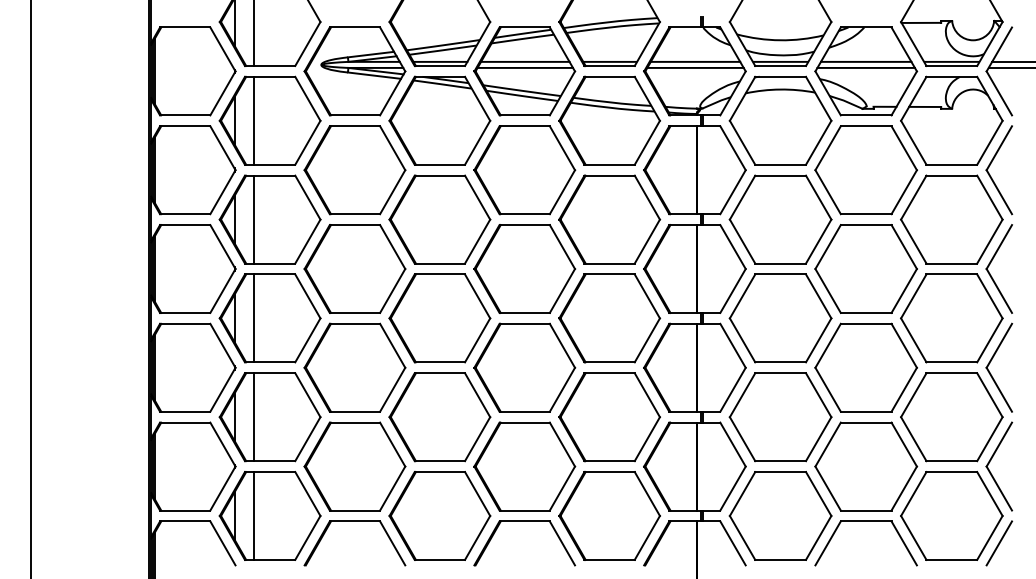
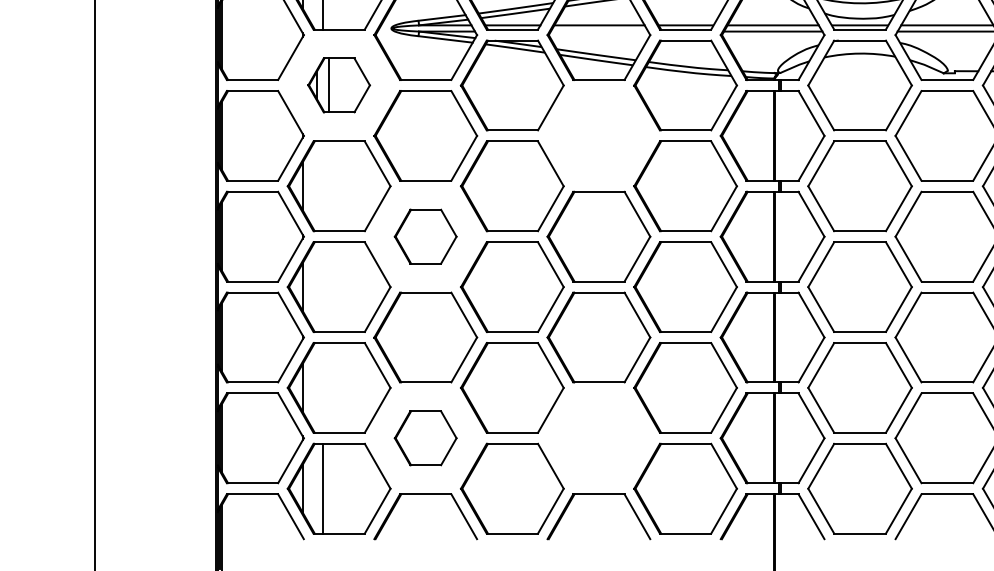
line: (525, 67) -> (599, 31), removed
part: (269, 120) -> (338, 85), size x0.6
part: (524, 170) -> (598, 136), removed
line: (254, 219) -> (323, 186), removed
part: (354, 268) -> (425, 236), size x0.6
line: (254, 318) -> (323, 287), removed
line: (254, 417) -> (323, 388), removed
part: (354, 466) -> (425, 438), size x0.6
part: (524, 466) -> (598, 438), removed

